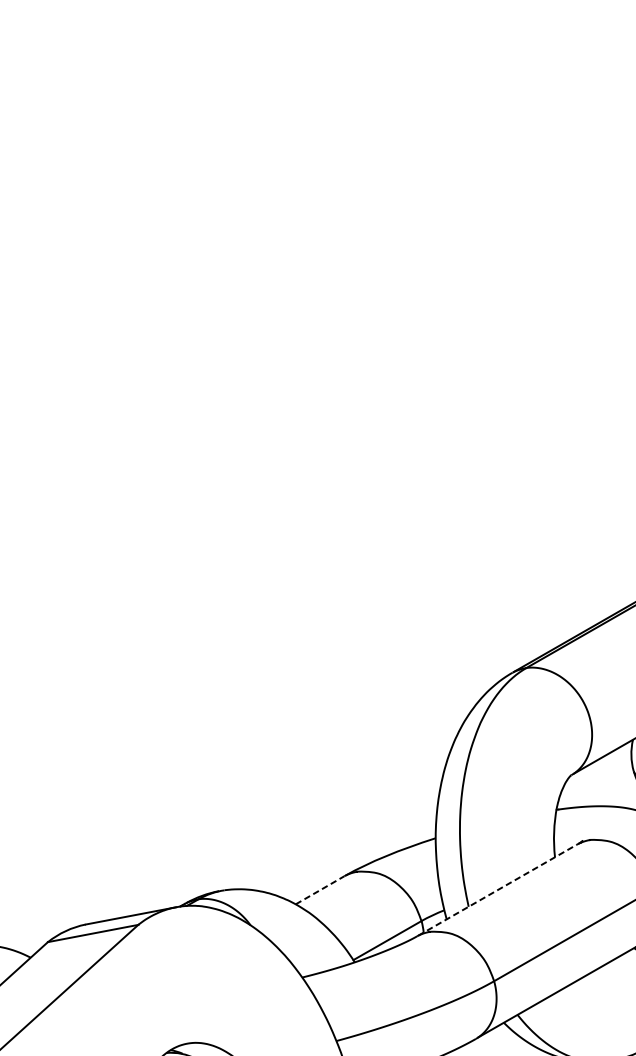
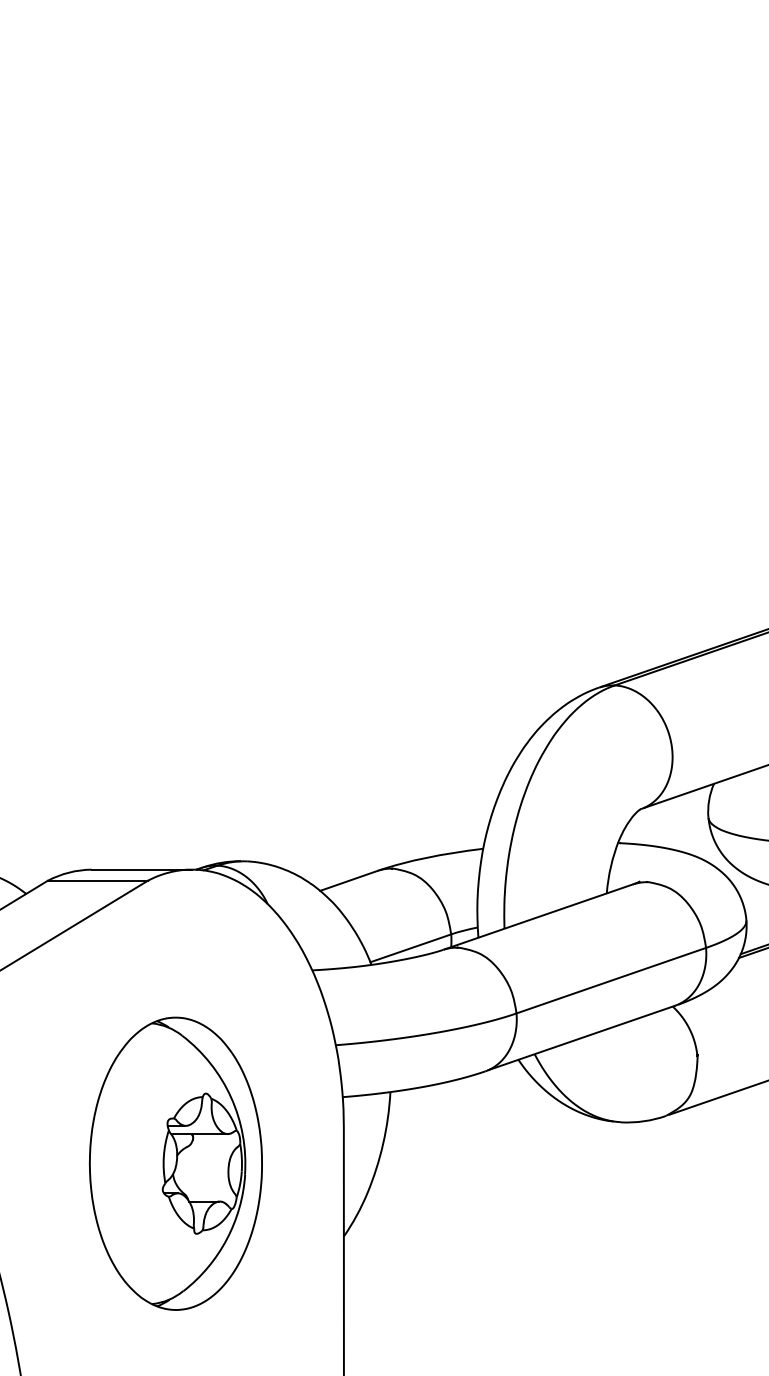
line: (320, 889) -> (349, 880), dashed -> solid
line: (498, 889) -> (539, 916), dashed -> solid

